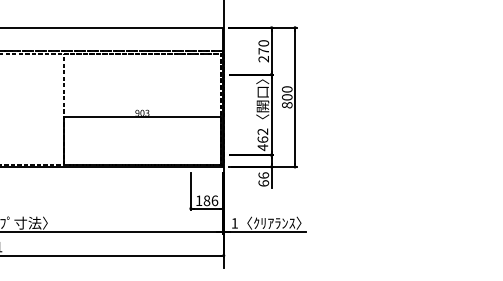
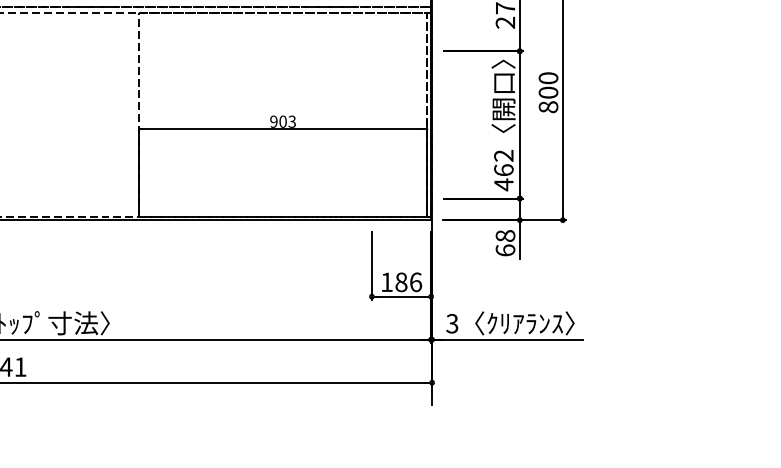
text: (263, 175) -> (504, 235), 66 -> 68
text: (234, 223) -> (451, 323), 1 -> 3

